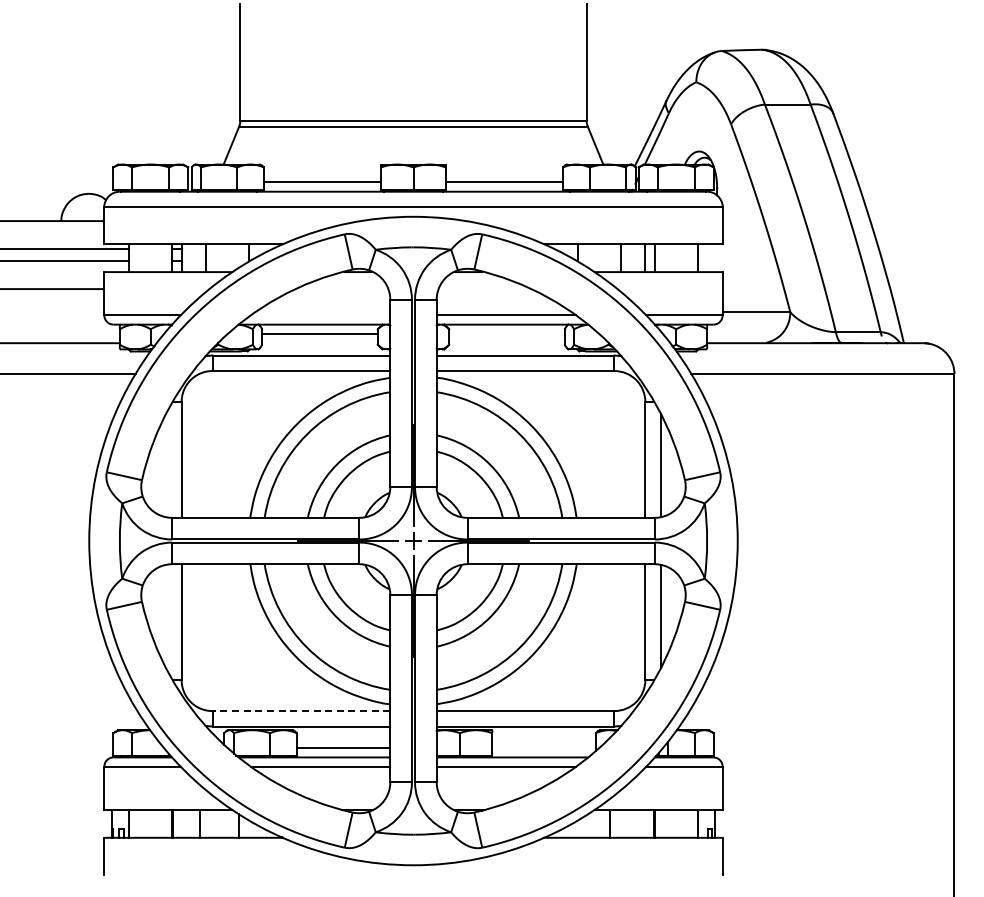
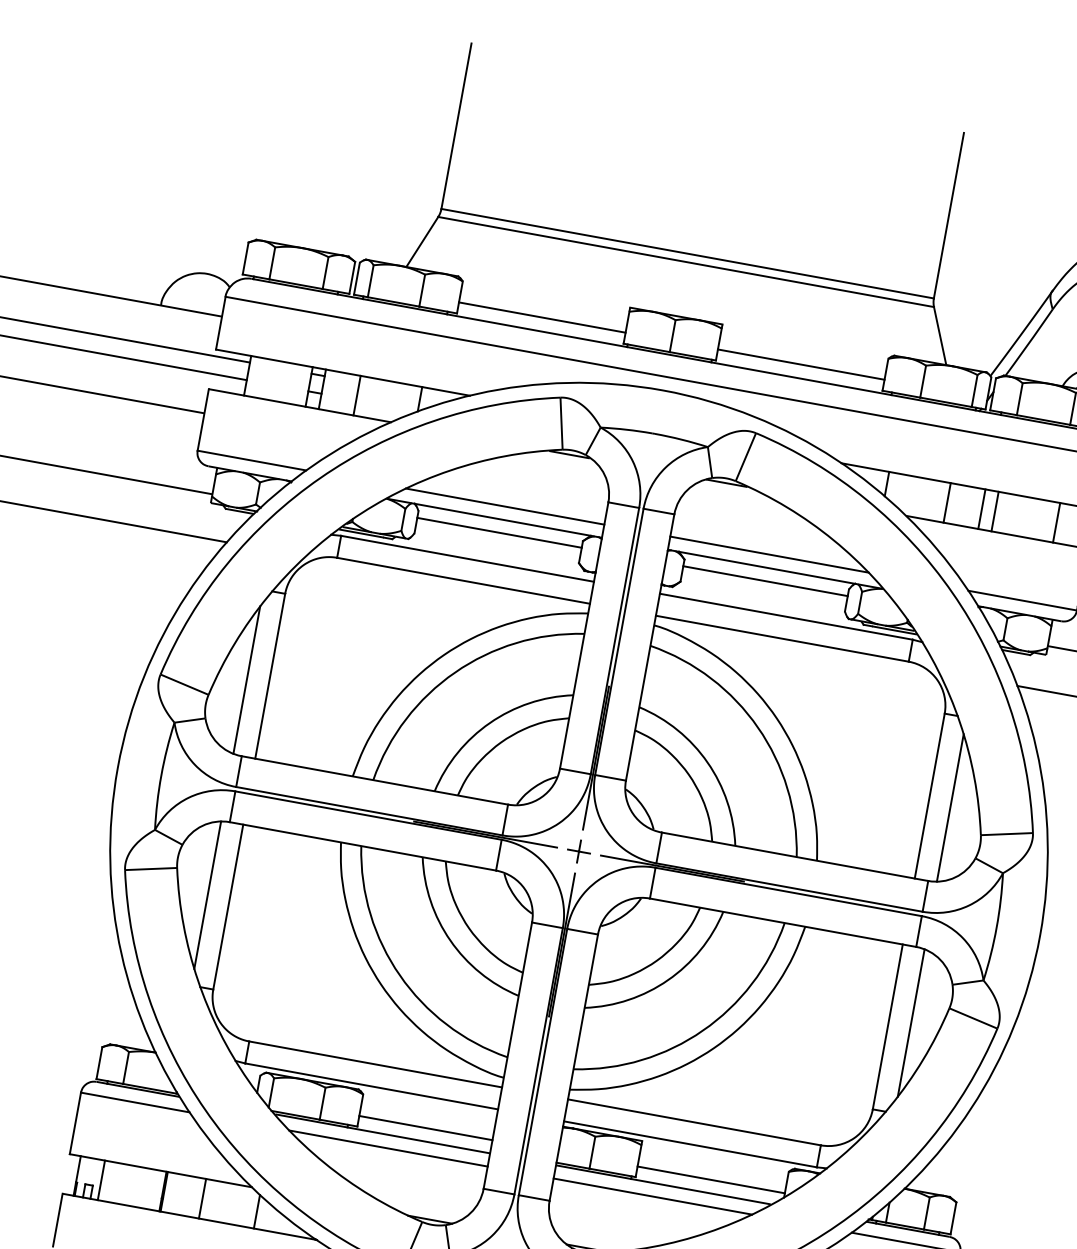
line: (320, 315) -> (505, 506), added
line: (506, 333) -> (764, 580), added
line: (166, 465) -> (247, 680), added
line: (166, 616) -> (208, 895), added
line: (301, 711) -> (375, 1065), dashed -> solid
line: (543, 748) -> (710, 1180), added

